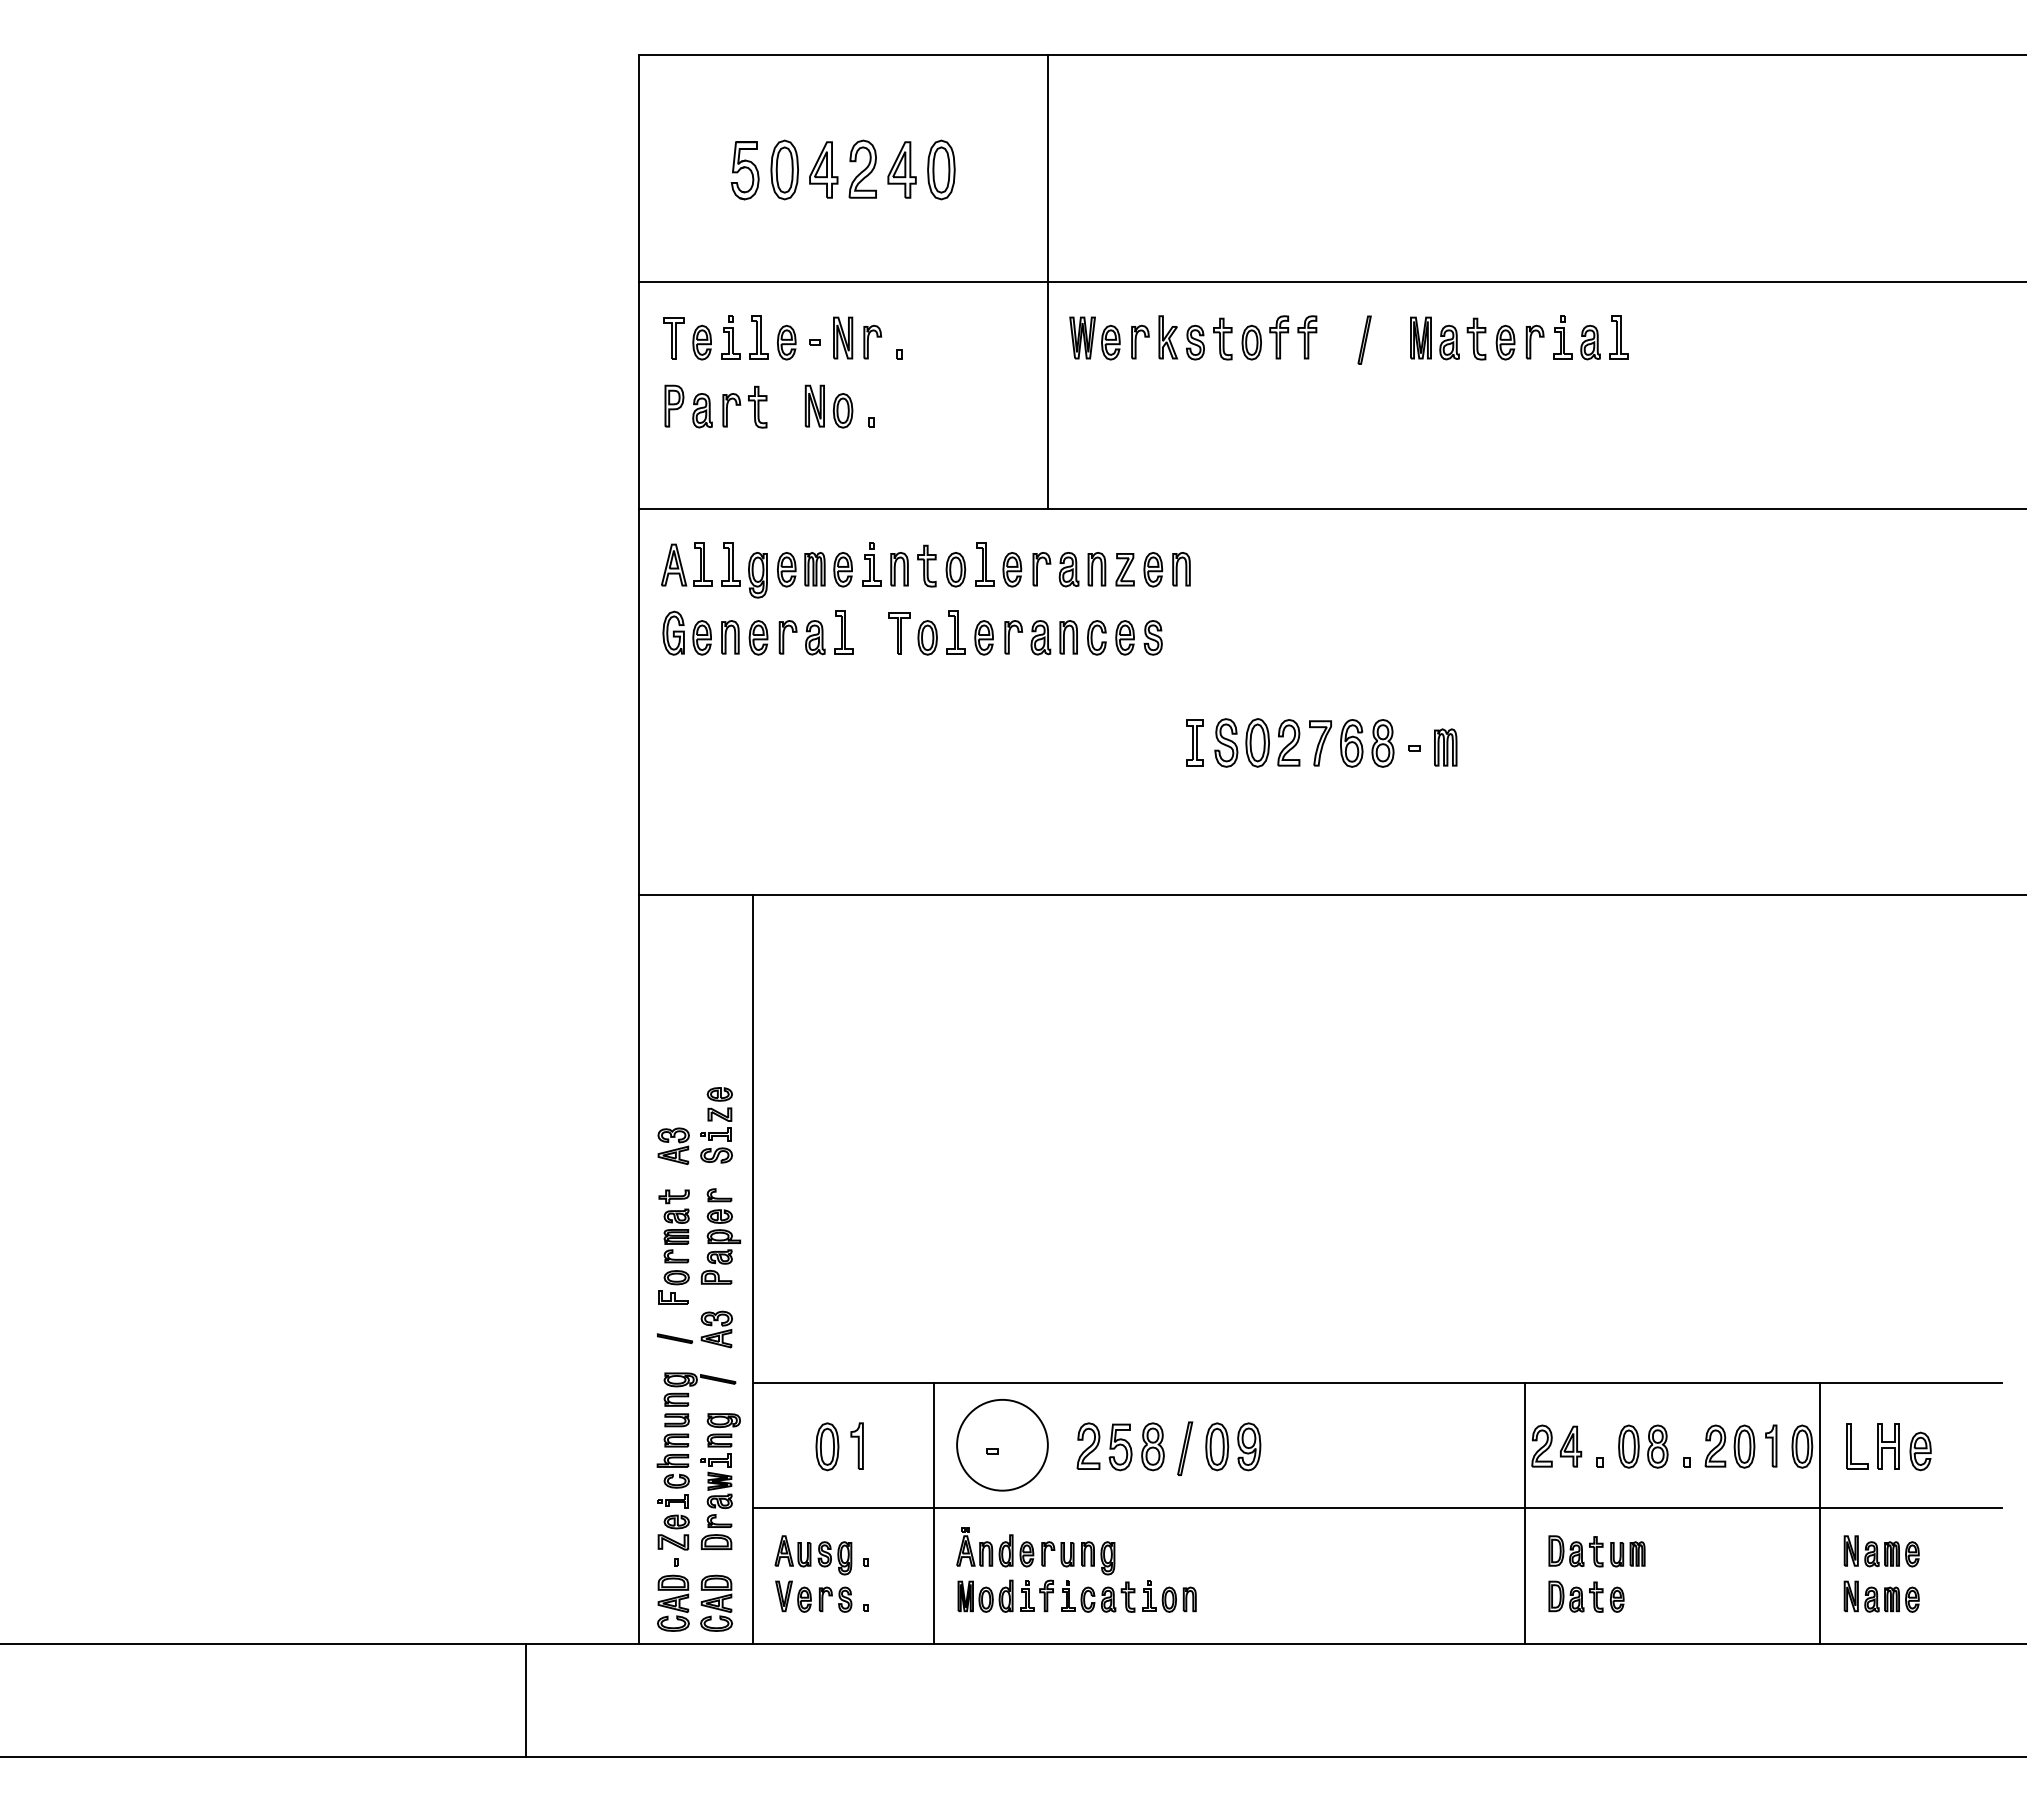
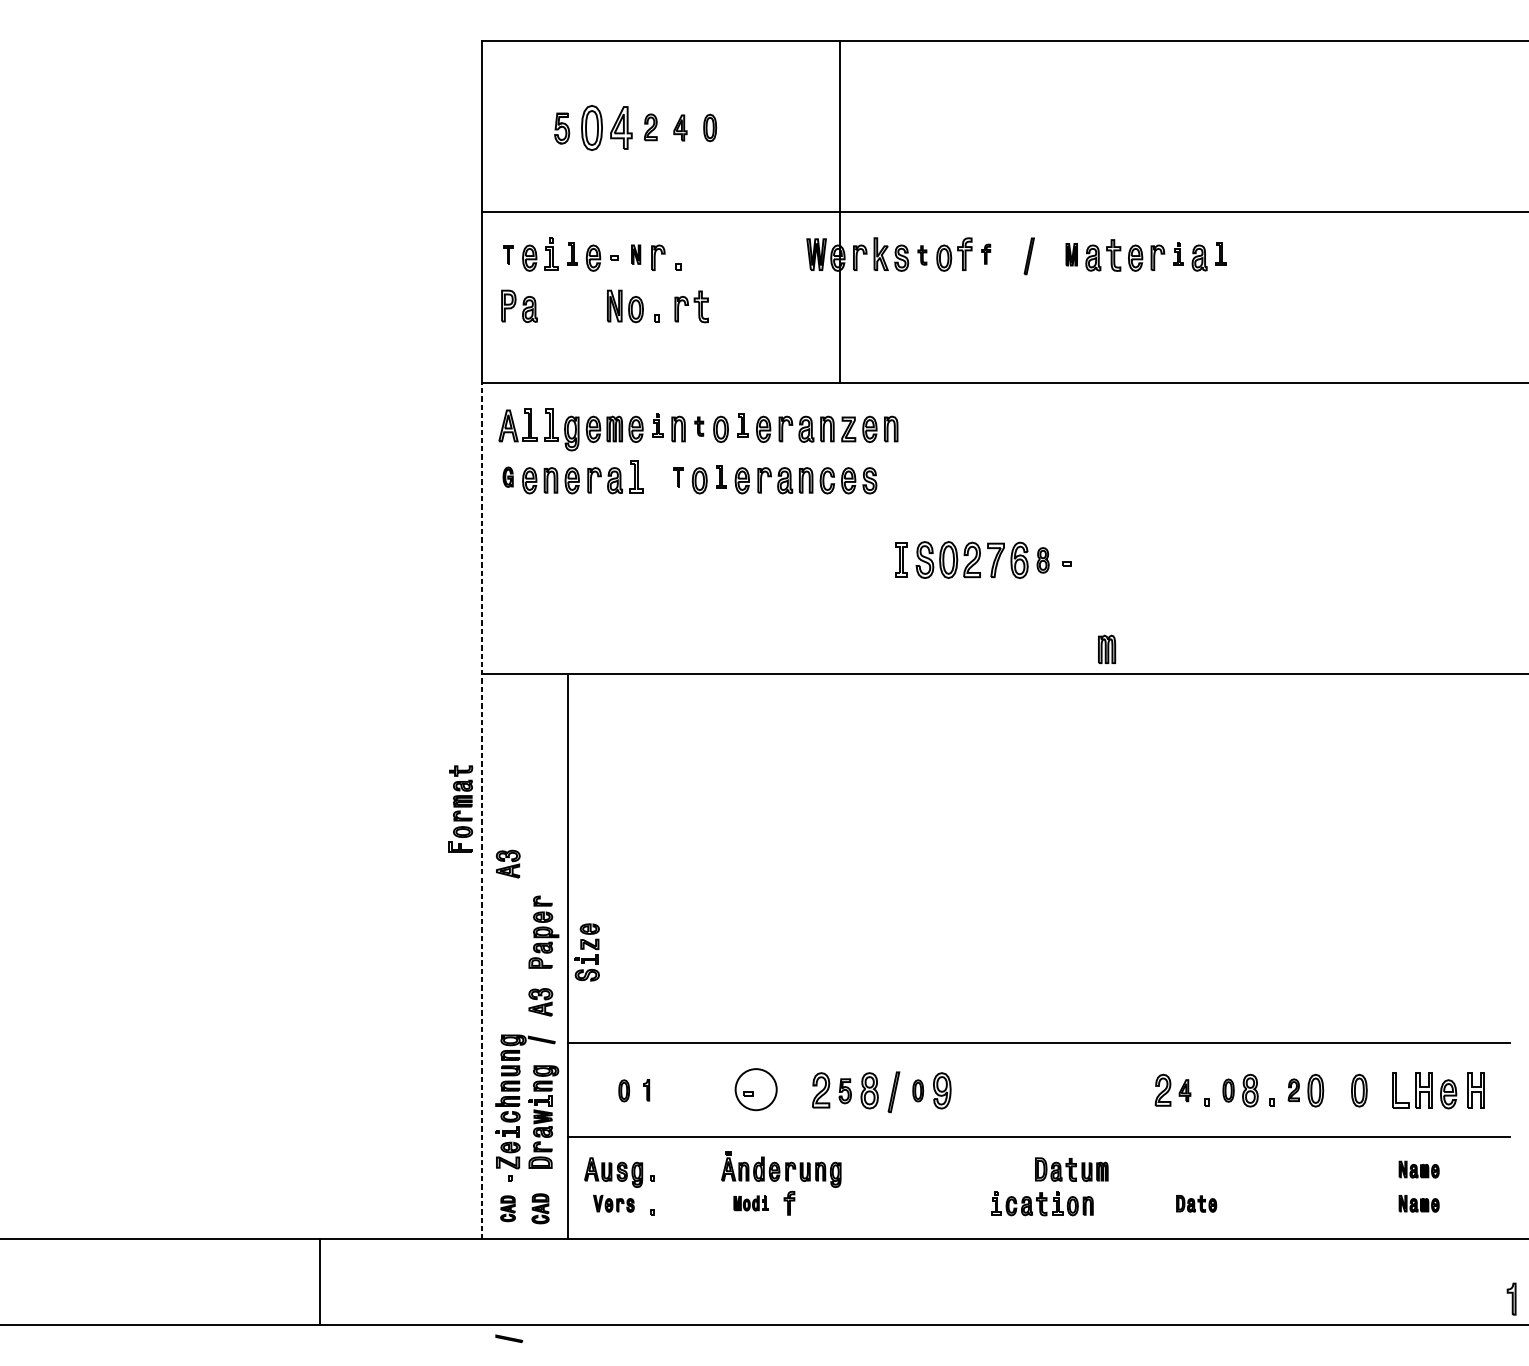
part: (862, 168) -> (650, 126), size x0.6
part: (901, 169) -> (680, 127), size x0.6
part: (941, 169) -> (710, 127), size x0.6
part: (744, 170) -> (561, 128), size x0.7
line: (1047, 281) -> (839, 212), moved
part: (758, 337) -> (572, 254), size x0.7
part: (843, 337) -> (636, 254), size x0.6
part: (1307, 337) -> (986, 254), size x0.6
part: (1420, 337) -> (1071, 254), size x0.7
part: (1562, 337) -> (1178, 254), size x0.7
part: (1618, 337) -> (1220, 254), size x0.7
part: (673, 338) -> (508, 255), size x0.6
part: (1222, 338) -> (922, 255), size x0.6
part: (744, 406) -> (691, 306), moved
part: (871, 564) -> (657, 425), size x0.7
part: (984, 564) -> (742, 425), size x0.7
part: (926, 565) -> (698, 426), size x0.6
part: (673, 632) -> (508, 476), size x0.6
part: (955, 632) -> (720, 476), size x0.7
part: (899, 633) -> (678, 477), size x0.6
part: (1382, 743) -> (1042, 560), size x0.7
part: (1445, 747) -> (1106, 649), moved
line: (639, 1076) -> (482, 811), solid -> dashed
part: (716, 1125) -> (587, 952), moved
part: (673, 1246) -> (460, 808), moved
part: (674, 1338) -> (508, 1338), moved
circle: (1002, 1444) -> (756, 1089), size x0.6
part: (856, 1445) -> (646, 1089), size x0.6
part: (1715, 1445) -> (1293, 1089), size x0.7
part: (1771, 1445) -> (1511, 1298), moved
part: (827, 1446) -> (624, 1090), size x0.6
part: (1217, 1446) -> (918, 1090), size x0.6
part: (1571, 1446) -> (1185, 1090), size x0.7
part: (1628, 1446) -> (1228, 1090), size x0.7
part: (1957, 1446) -> (1476, 1090), added
part: (1120, 1447) -> (845, 1091), size x0.7
line: (934, 1512) -> (704, 1140), removed
line: (1524, 1512) -> (1149, 1140), removed
line: (1819, 1512) -> (1372, 1140), removed
part: (1596, 1551) -> (1071, 1169), moved
part: (1881, 1551) -> (1419, 1169), size x0.7
part: (995, 1595) -> (750, 1202), size x0.6
part: (813, 1596) -> (613, 1203), size x0.7
part: (1128, 1596) -> (1042, 1203), moved
part: (1586, 1596) -> (1196, 1203), size x0.7
part: (1881, 1596) -> (1419, 1203), size x0.7
part: (673, 1602) -> (508, 1208), size x0.6
part: (716, 1602) -> (540, 1208), size x0.7
line: (525, 1700) -> (320, 1282), moved

